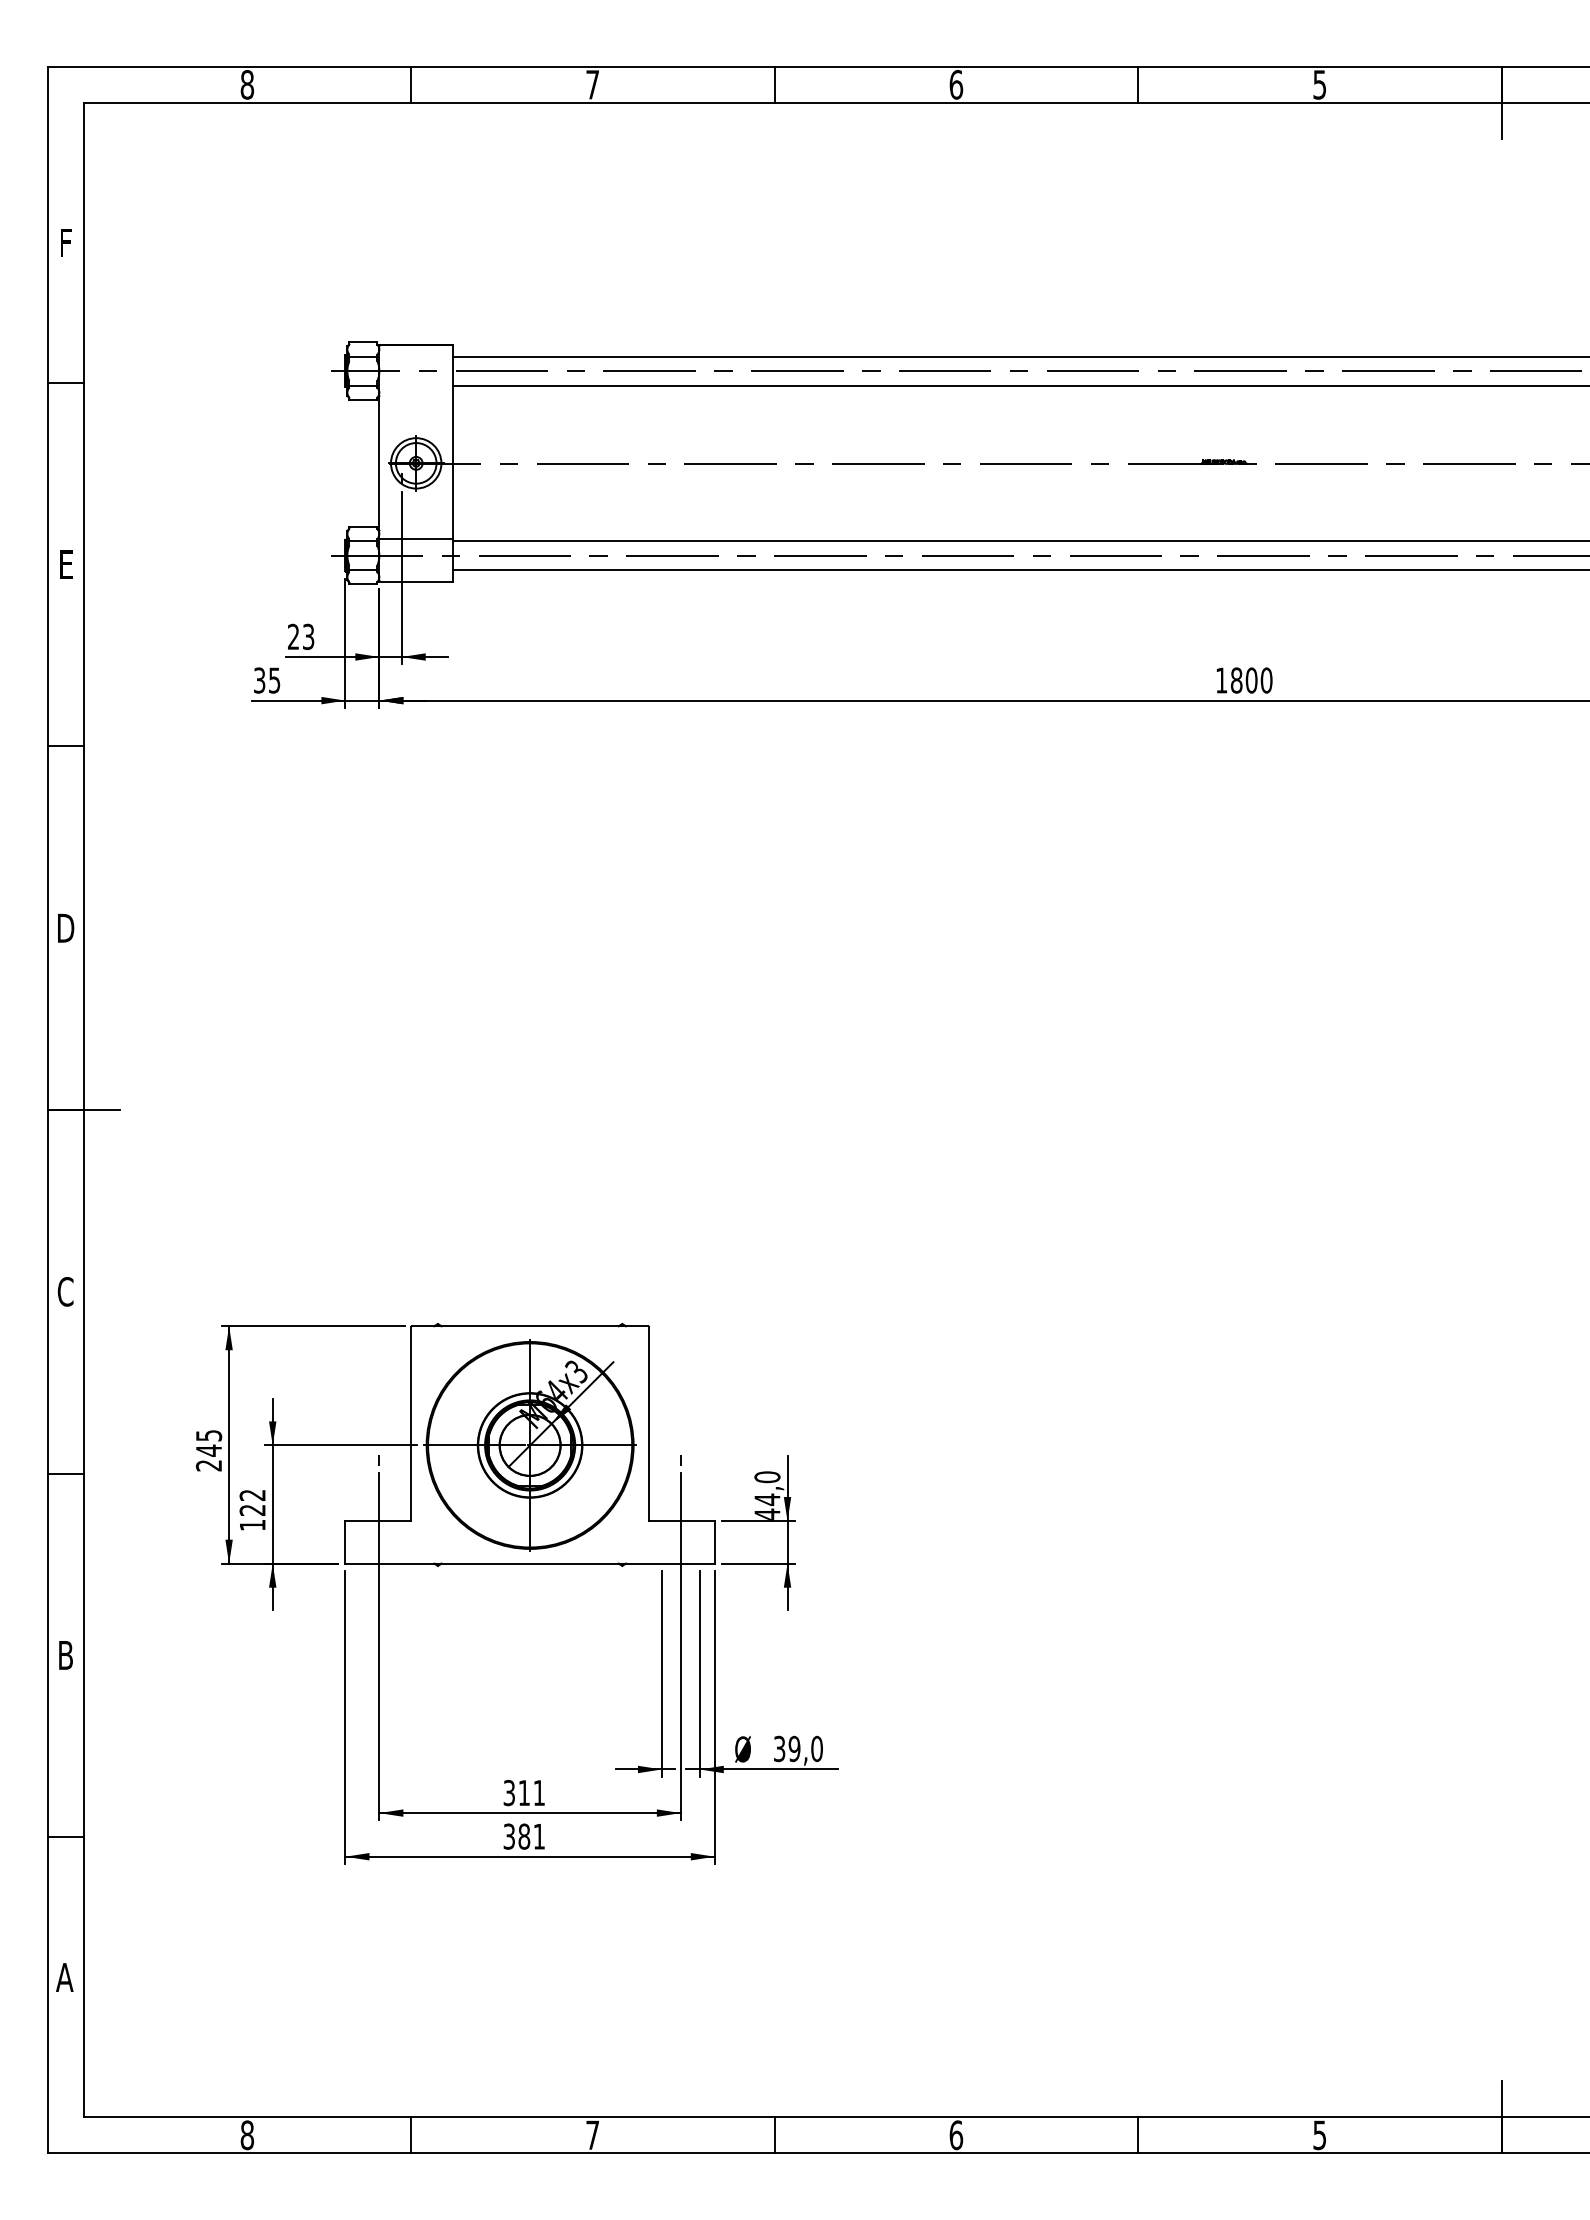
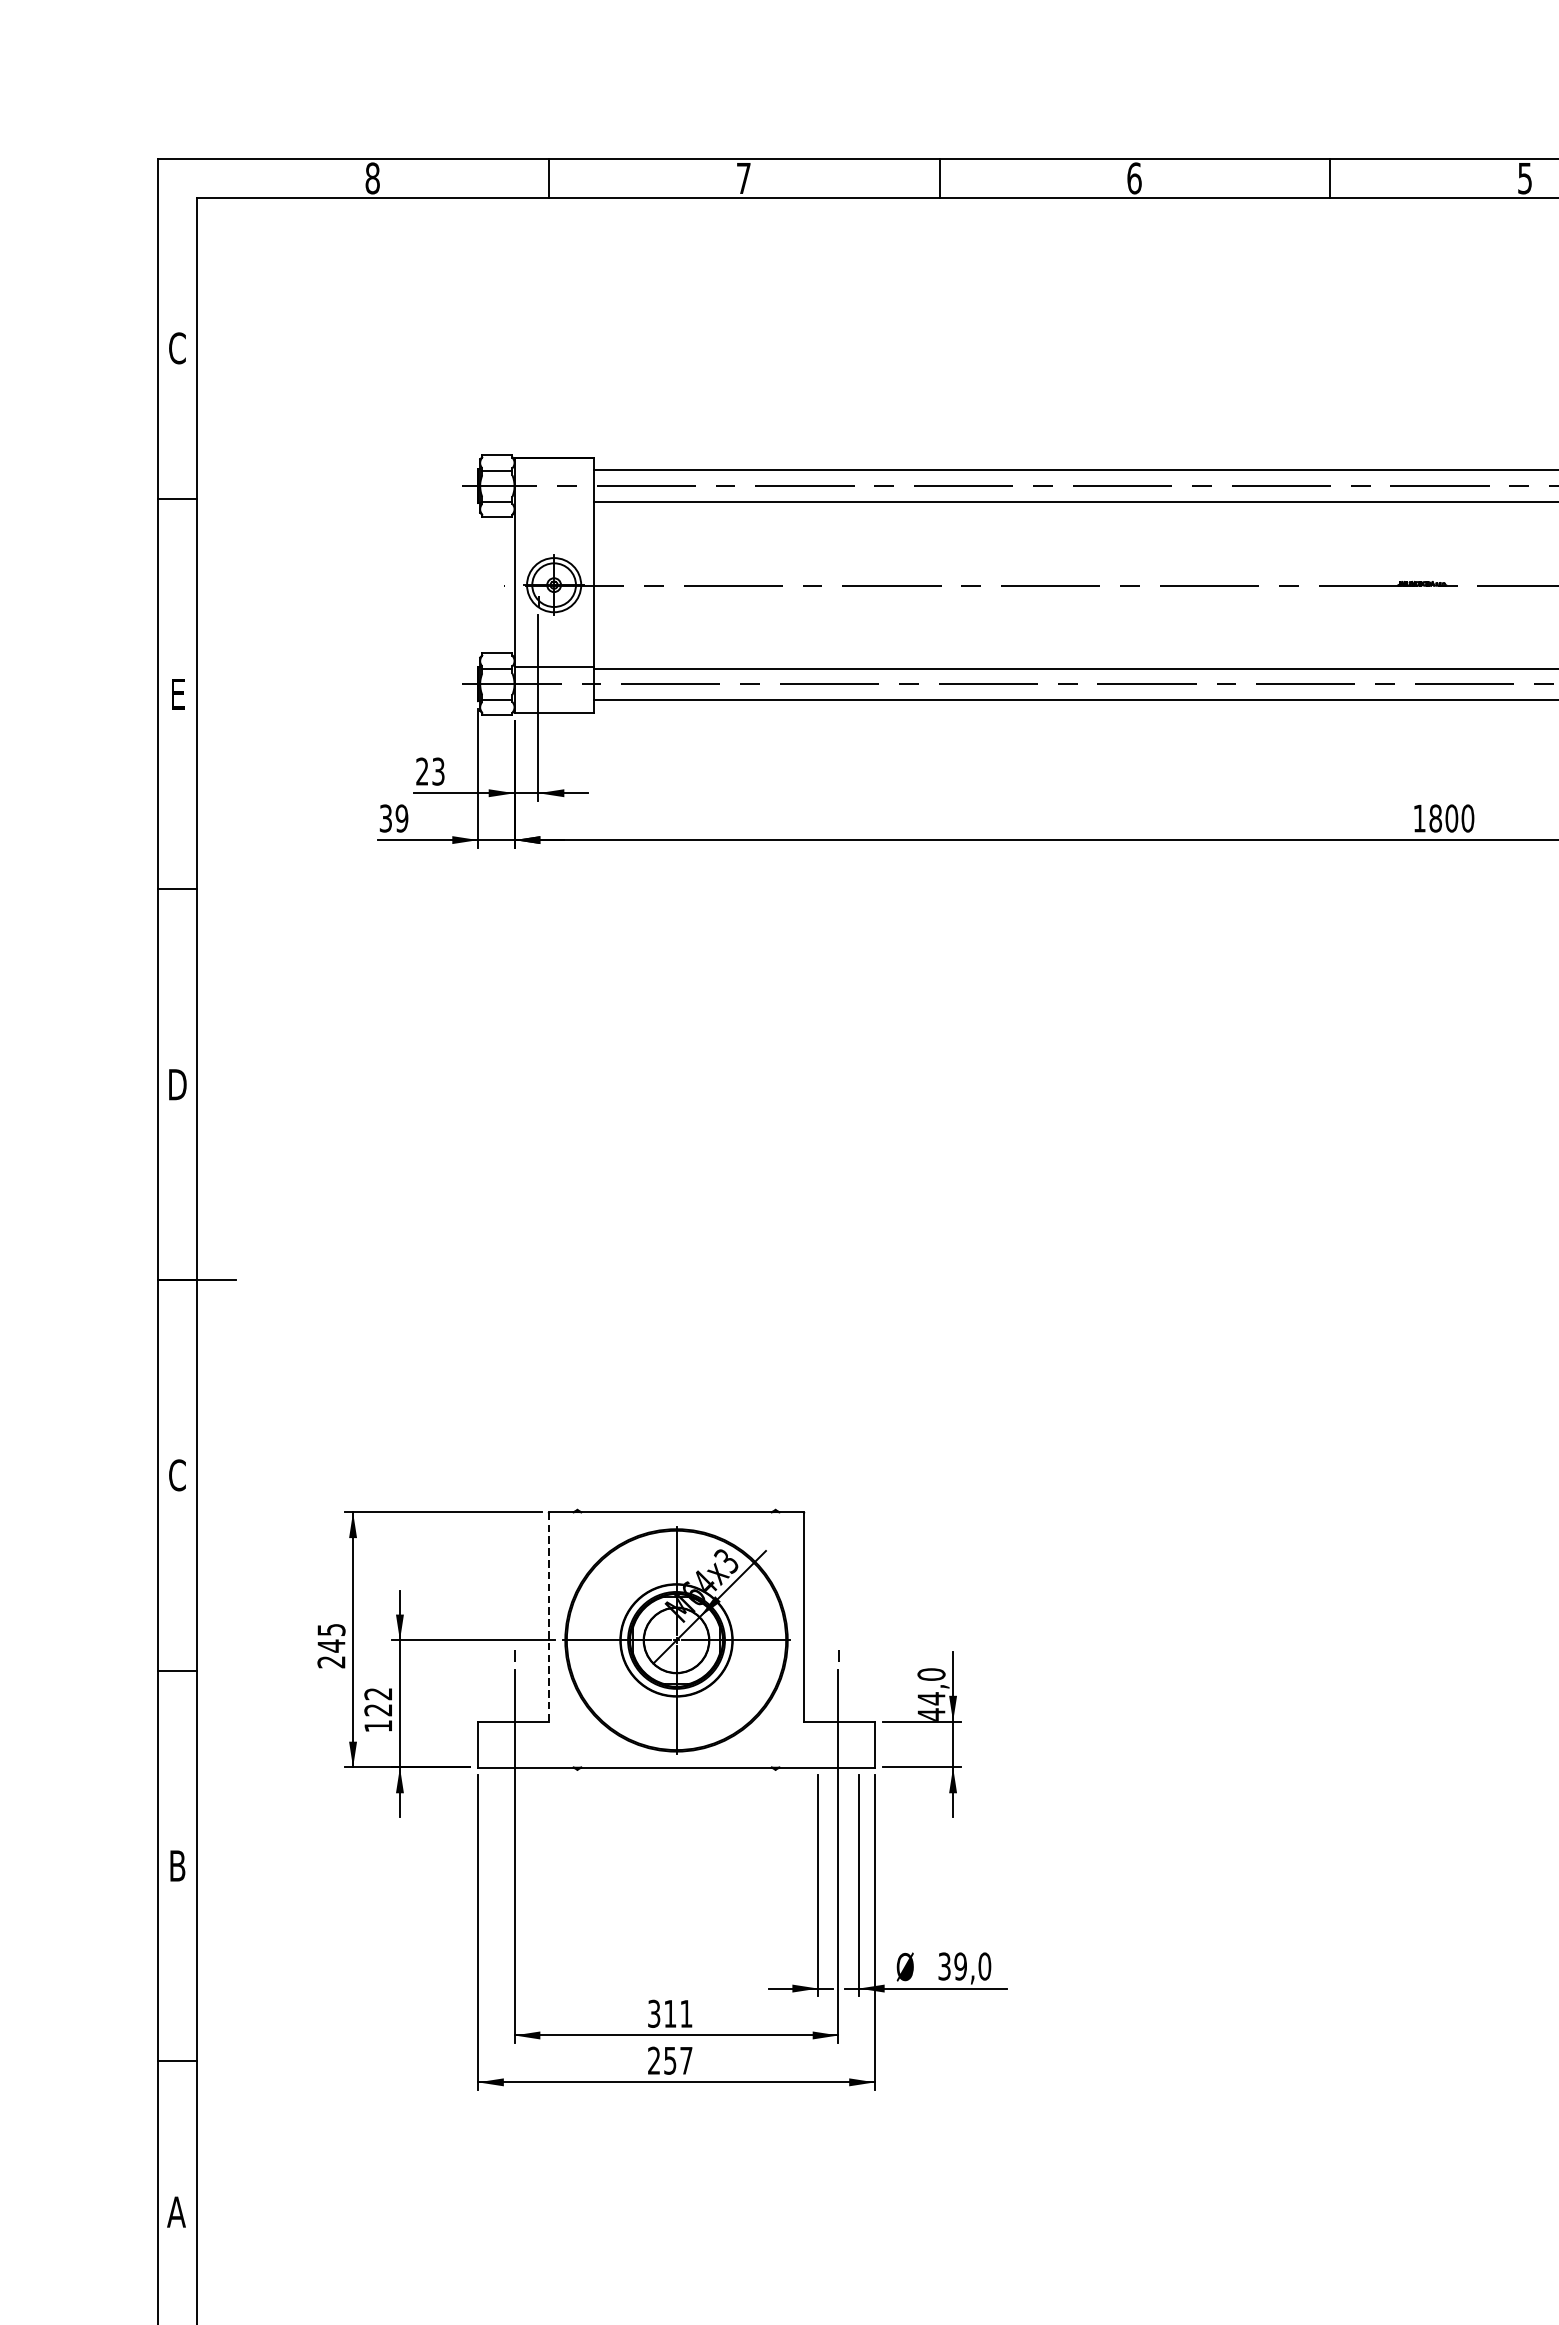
text: (65, 242) -> (177, 347), F -> C
text: (274, 680) -> (401, 818), 35 -> 39
line: (411, 1424) -> (549, 1617), solid -> dashed
text: (523, 1836) -> (669, 2060), 381 -> 257

